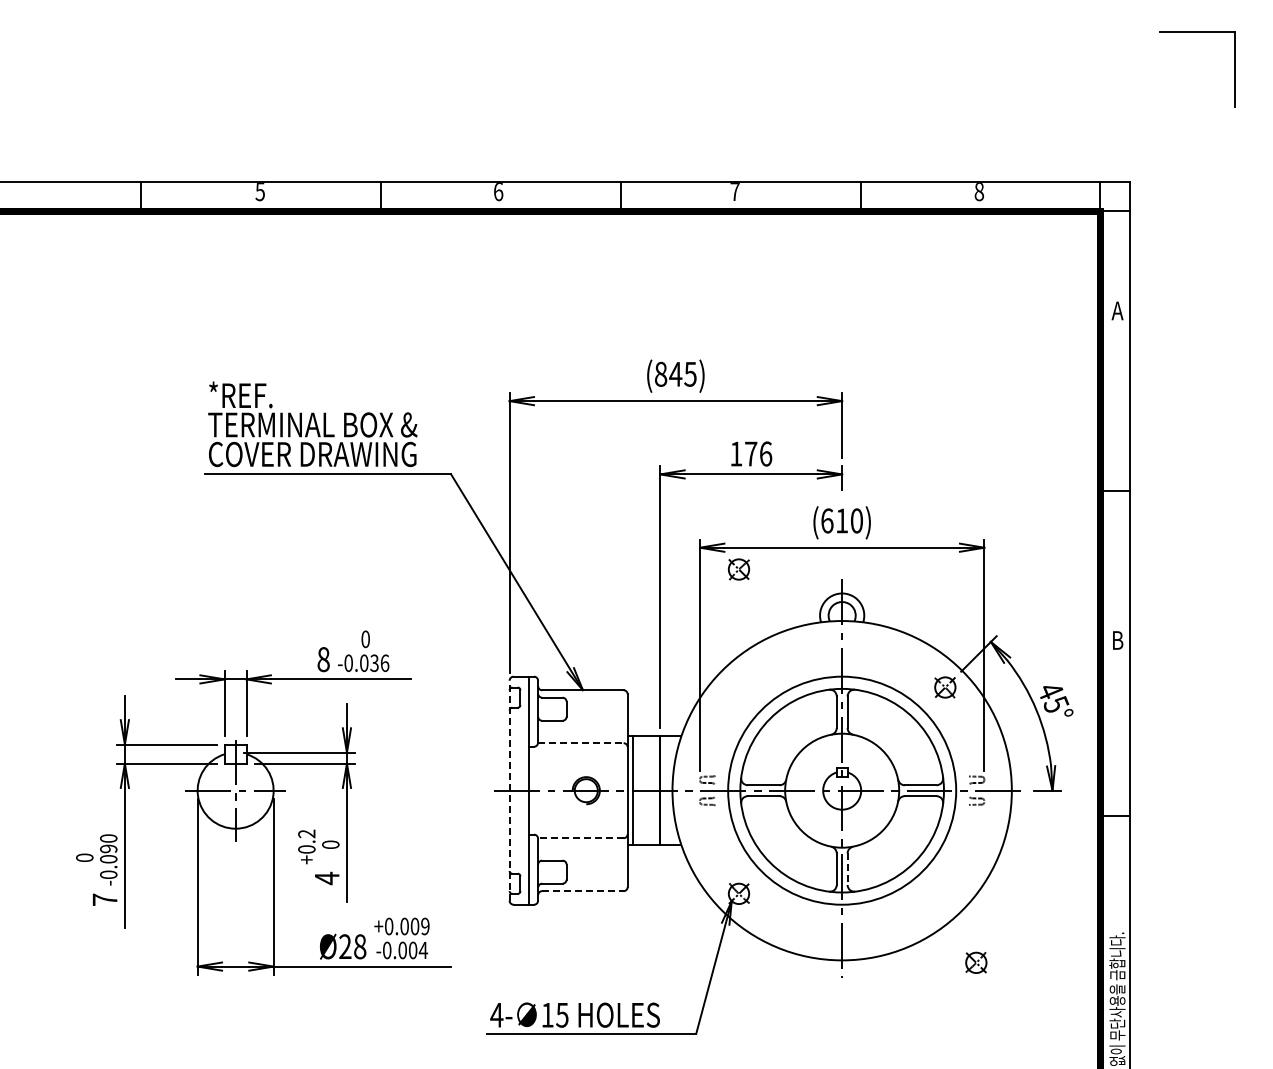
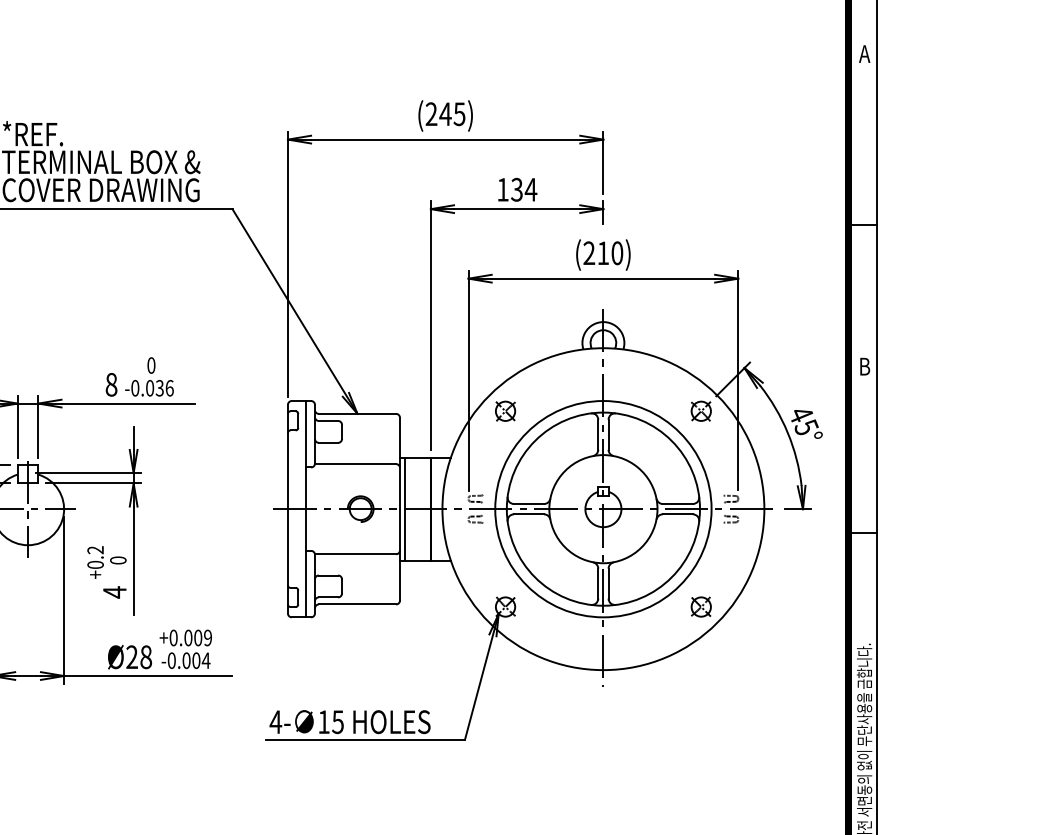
text: (660, 373) -> (431, 113), (845) -> (245)
text: (758, 453) -> (524, 189), 176 -> 134
text: (827, 520) -> (589, 252), (610) -> (210)
part: (738, 569) -> (505, 411), moved
line: (580, 743) -> (355, 464), dashed -> solid
line: (509, 790) -> (287, 508), dashed -> solid
line: (580, 838) -> (355, 554), dashed -> solid
line: (847, 869) -> (608, 583), dashed -> solid
line: (582, 891) -> (357, 604), dashed -> solid
part: (976, 962) -> (701, 606), moved

